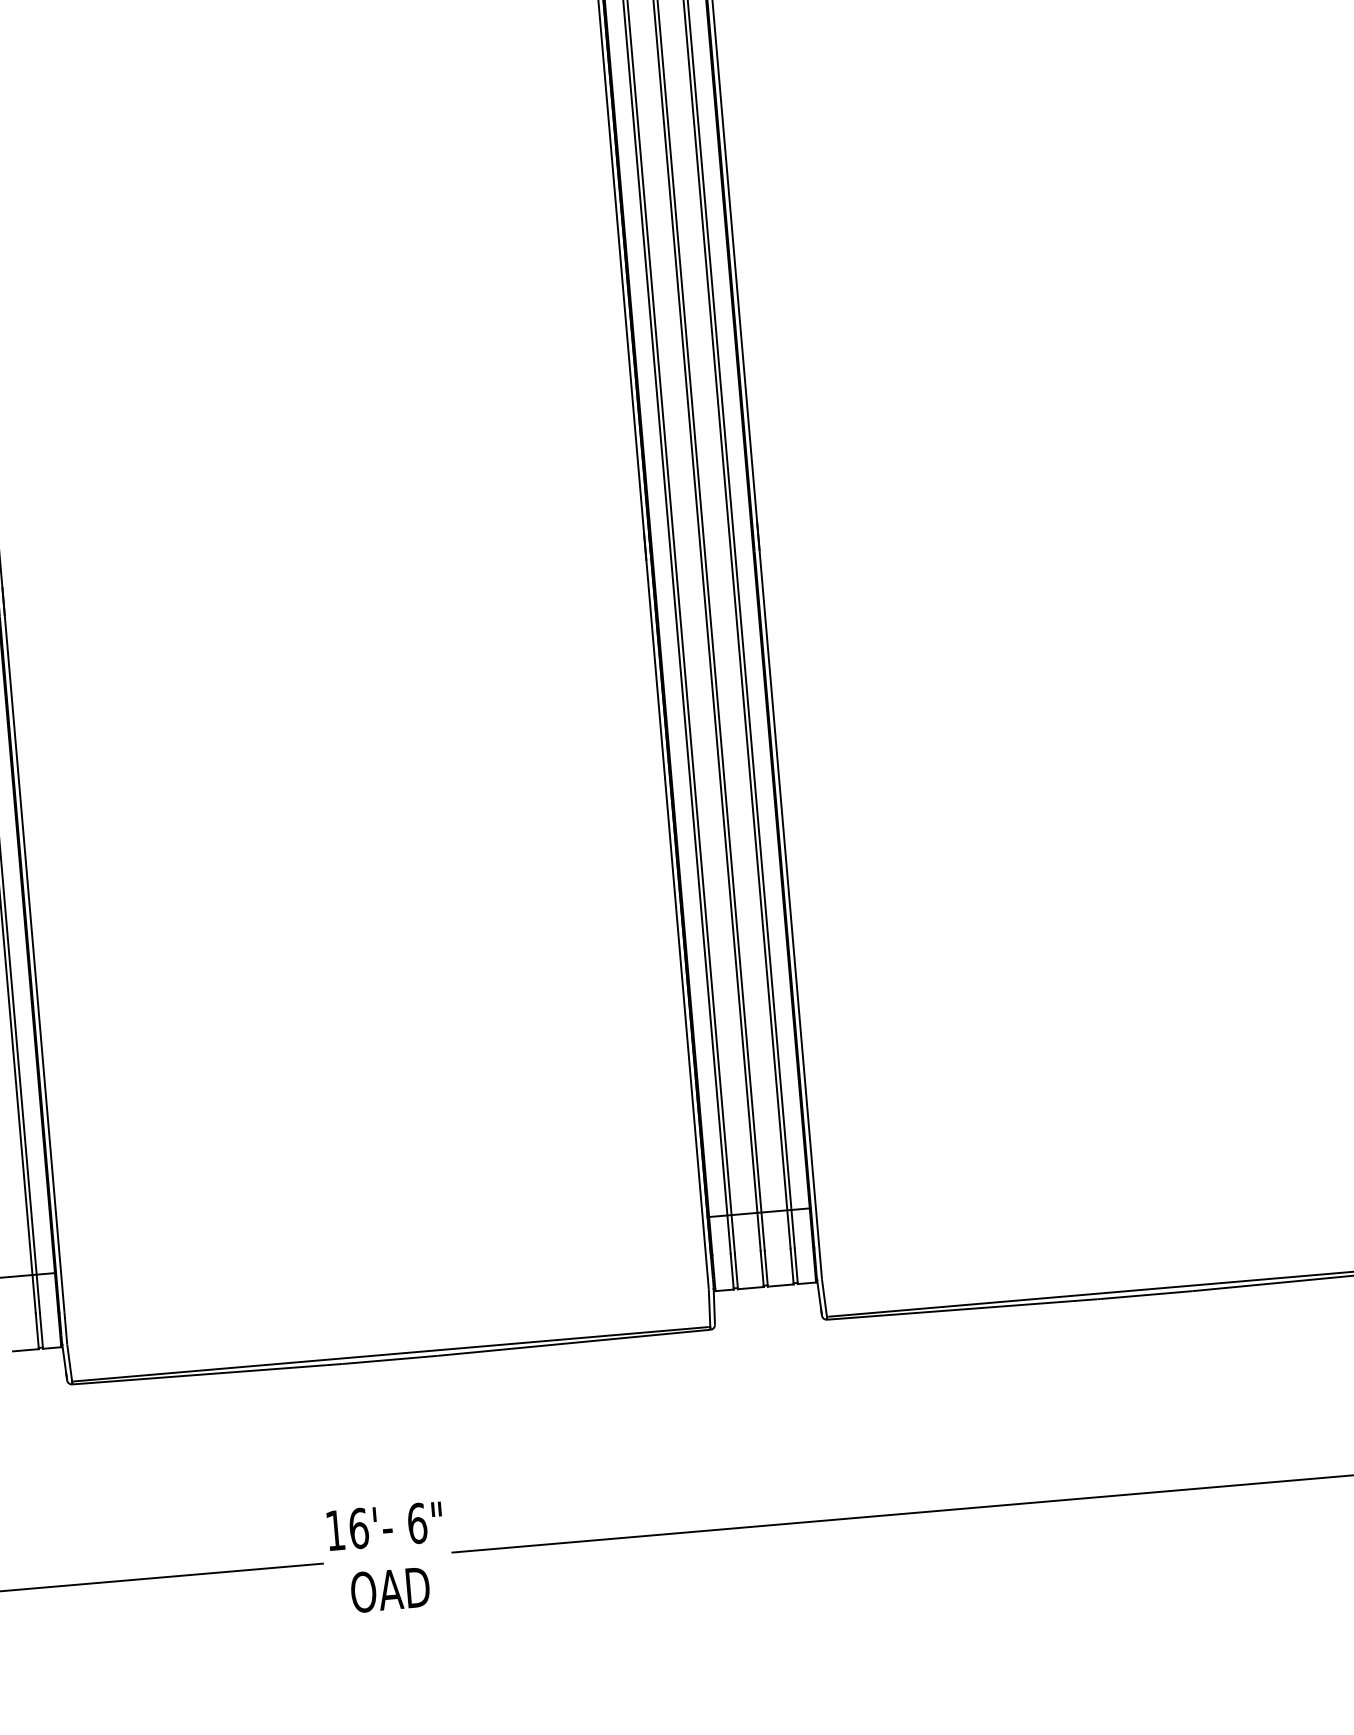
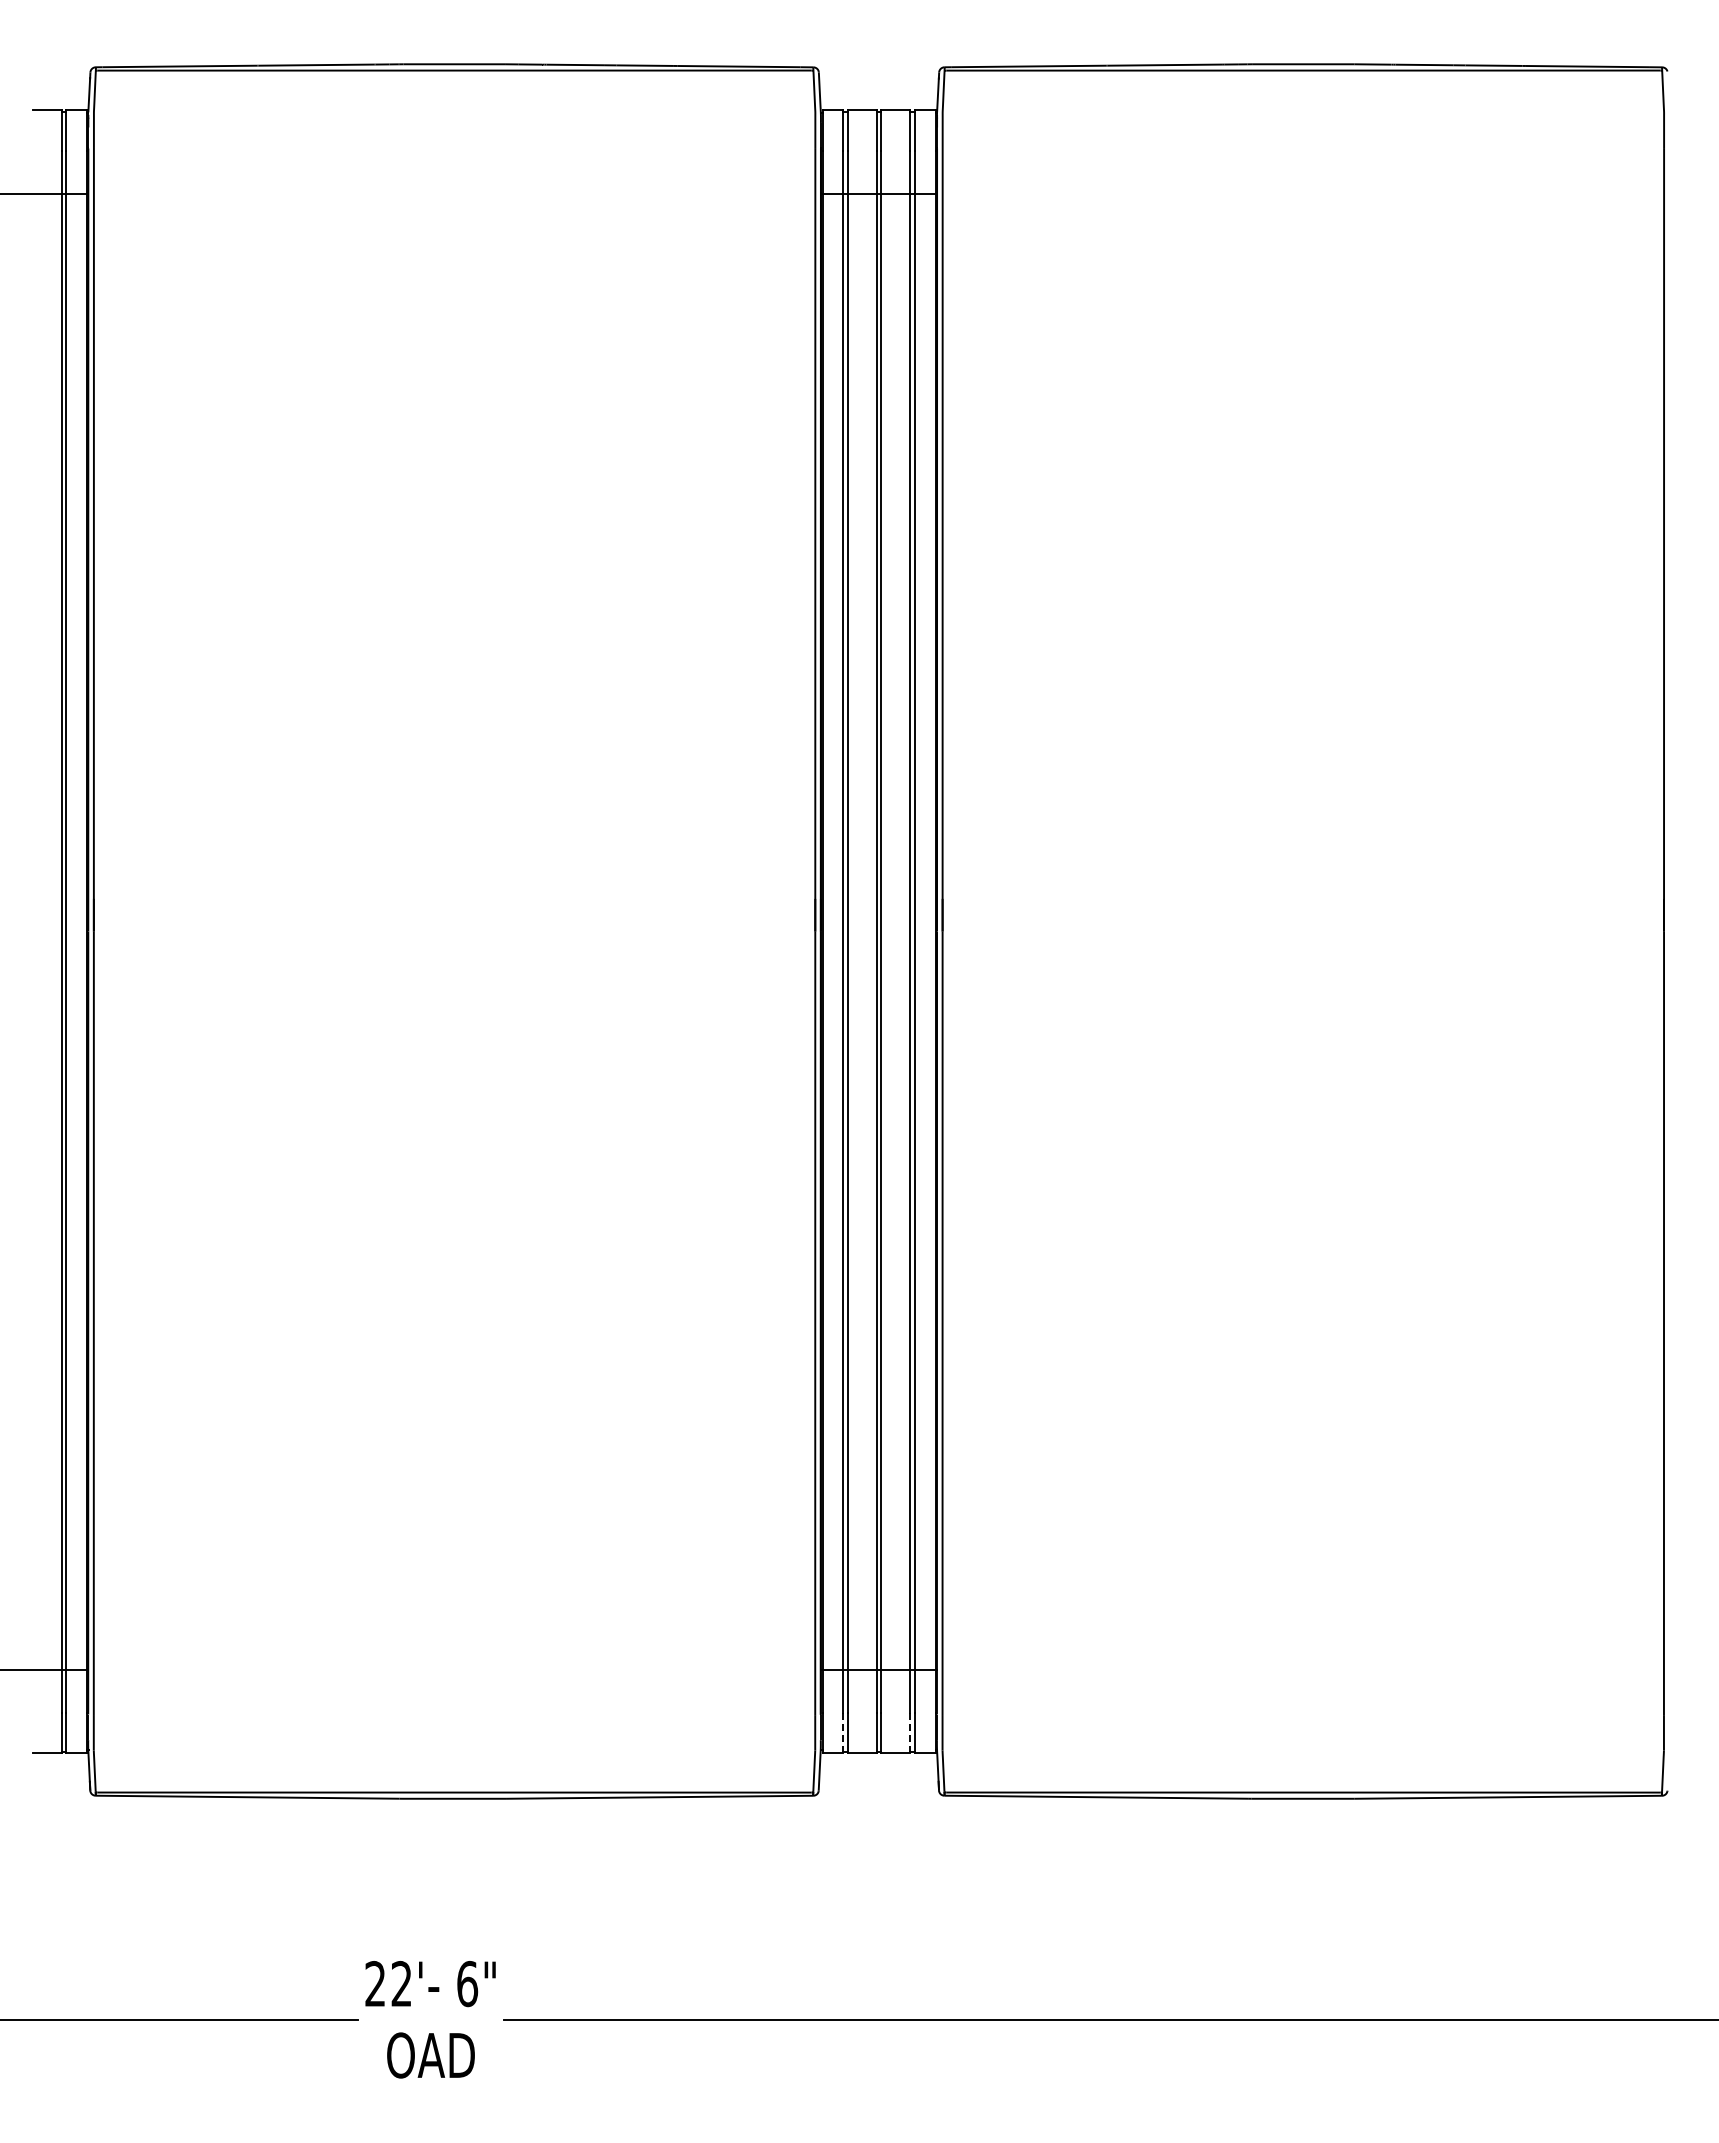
line: (792, 1266) -> (910, 1733), solid -> dashed
line: (732, 1272) -> (843, 1733), solid -> dashed
text: (347, 1529) -> (388, 1983), 16'- -> 22'-

